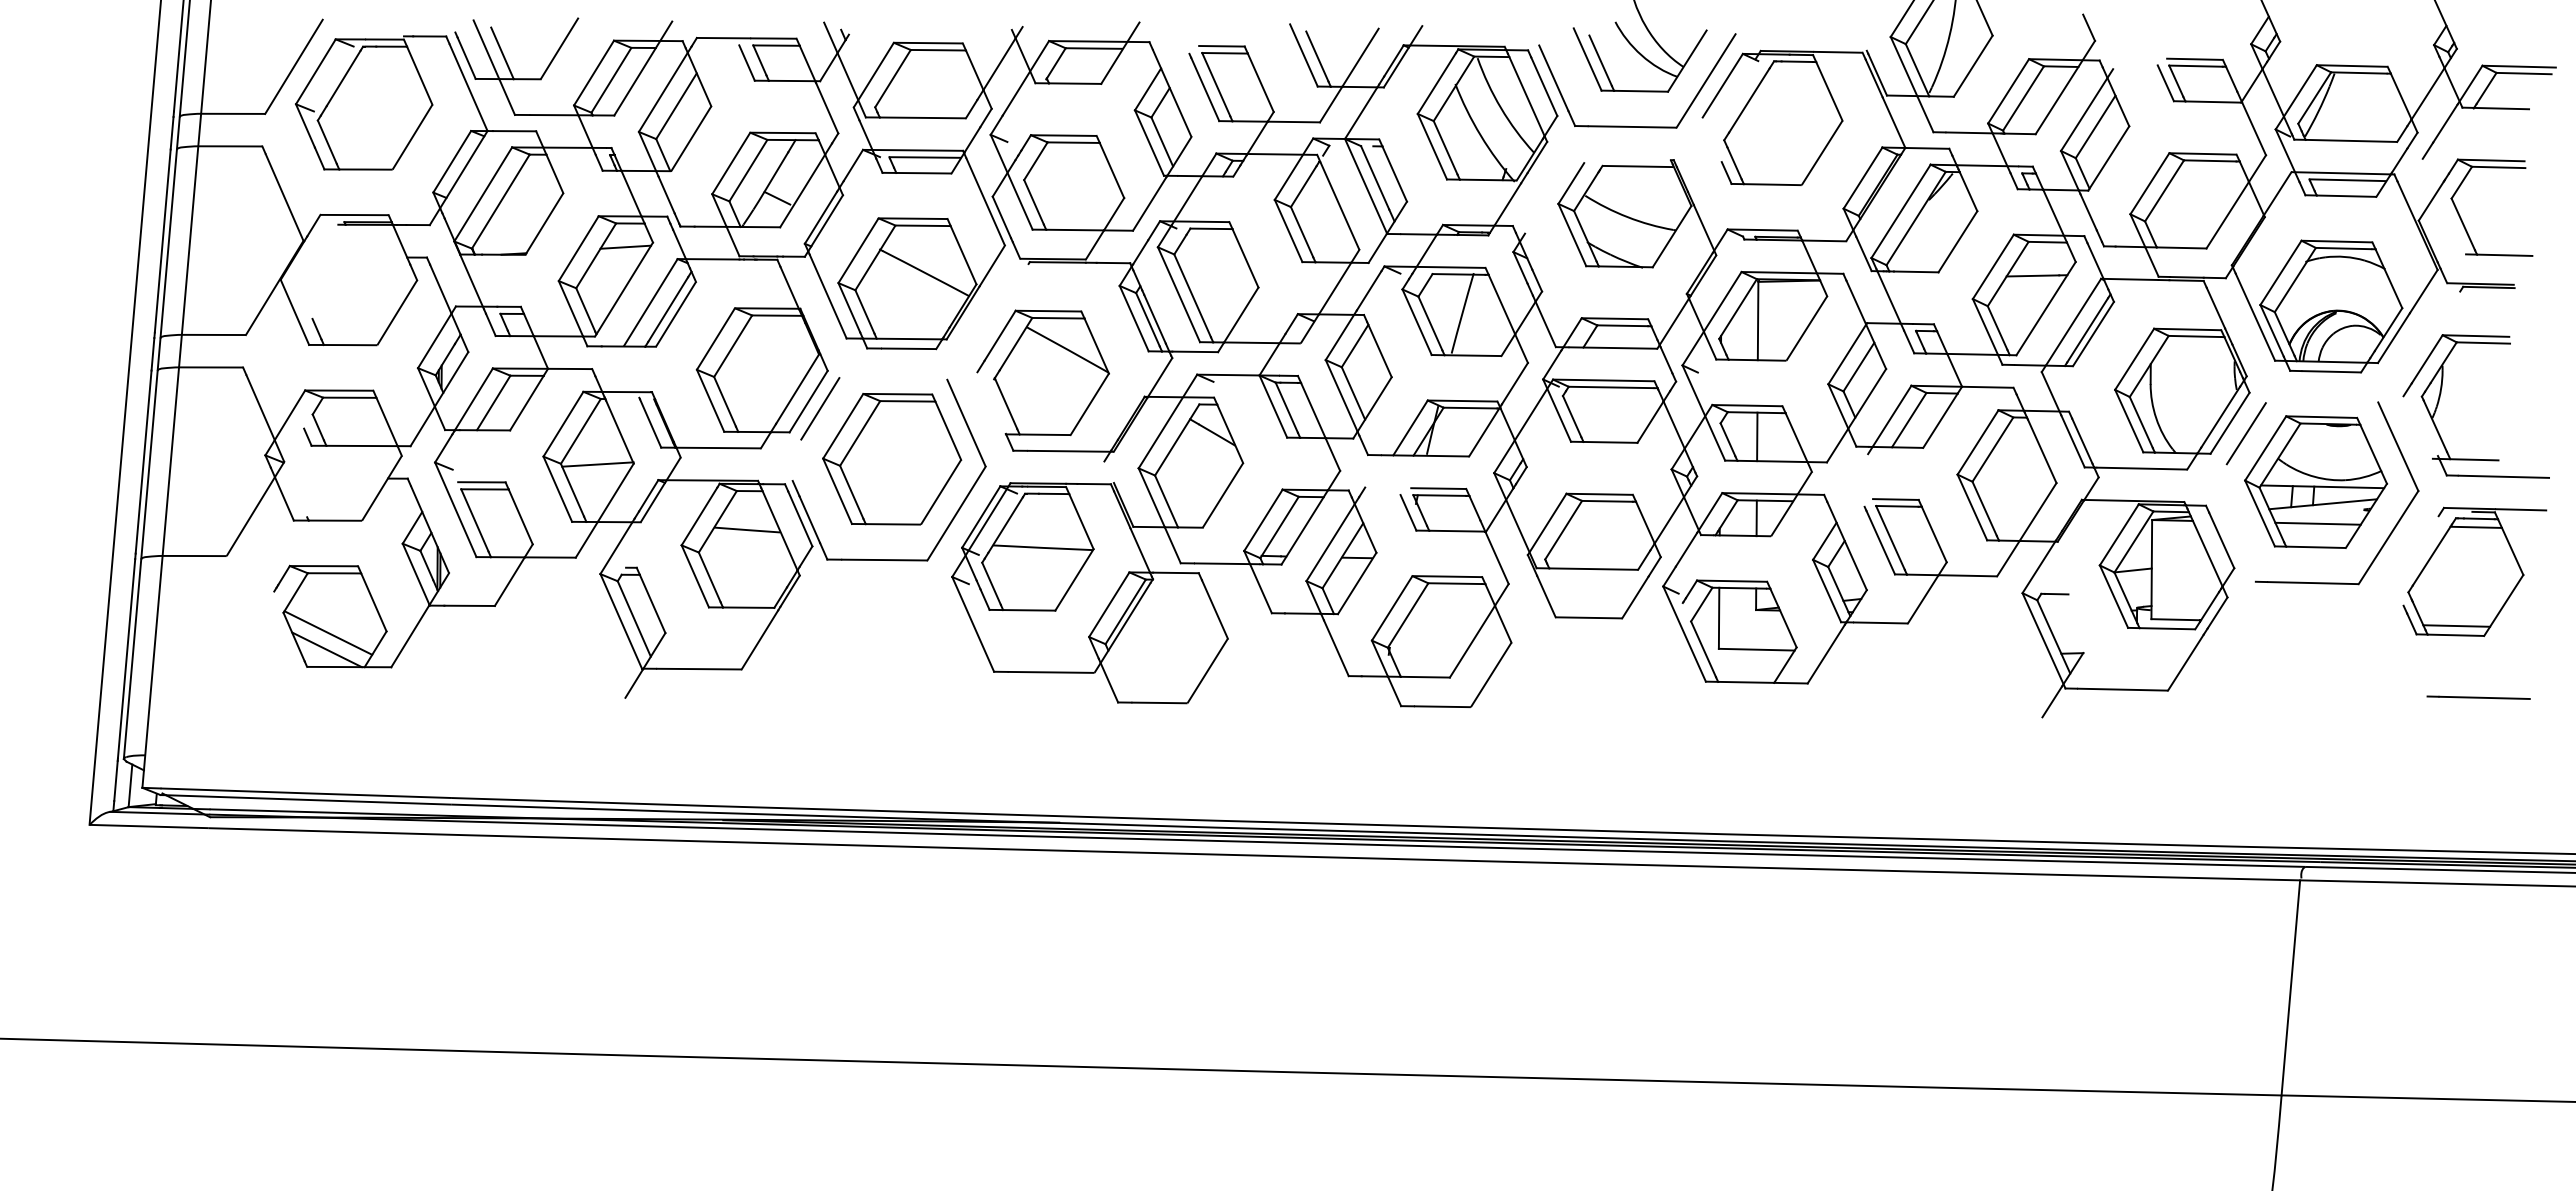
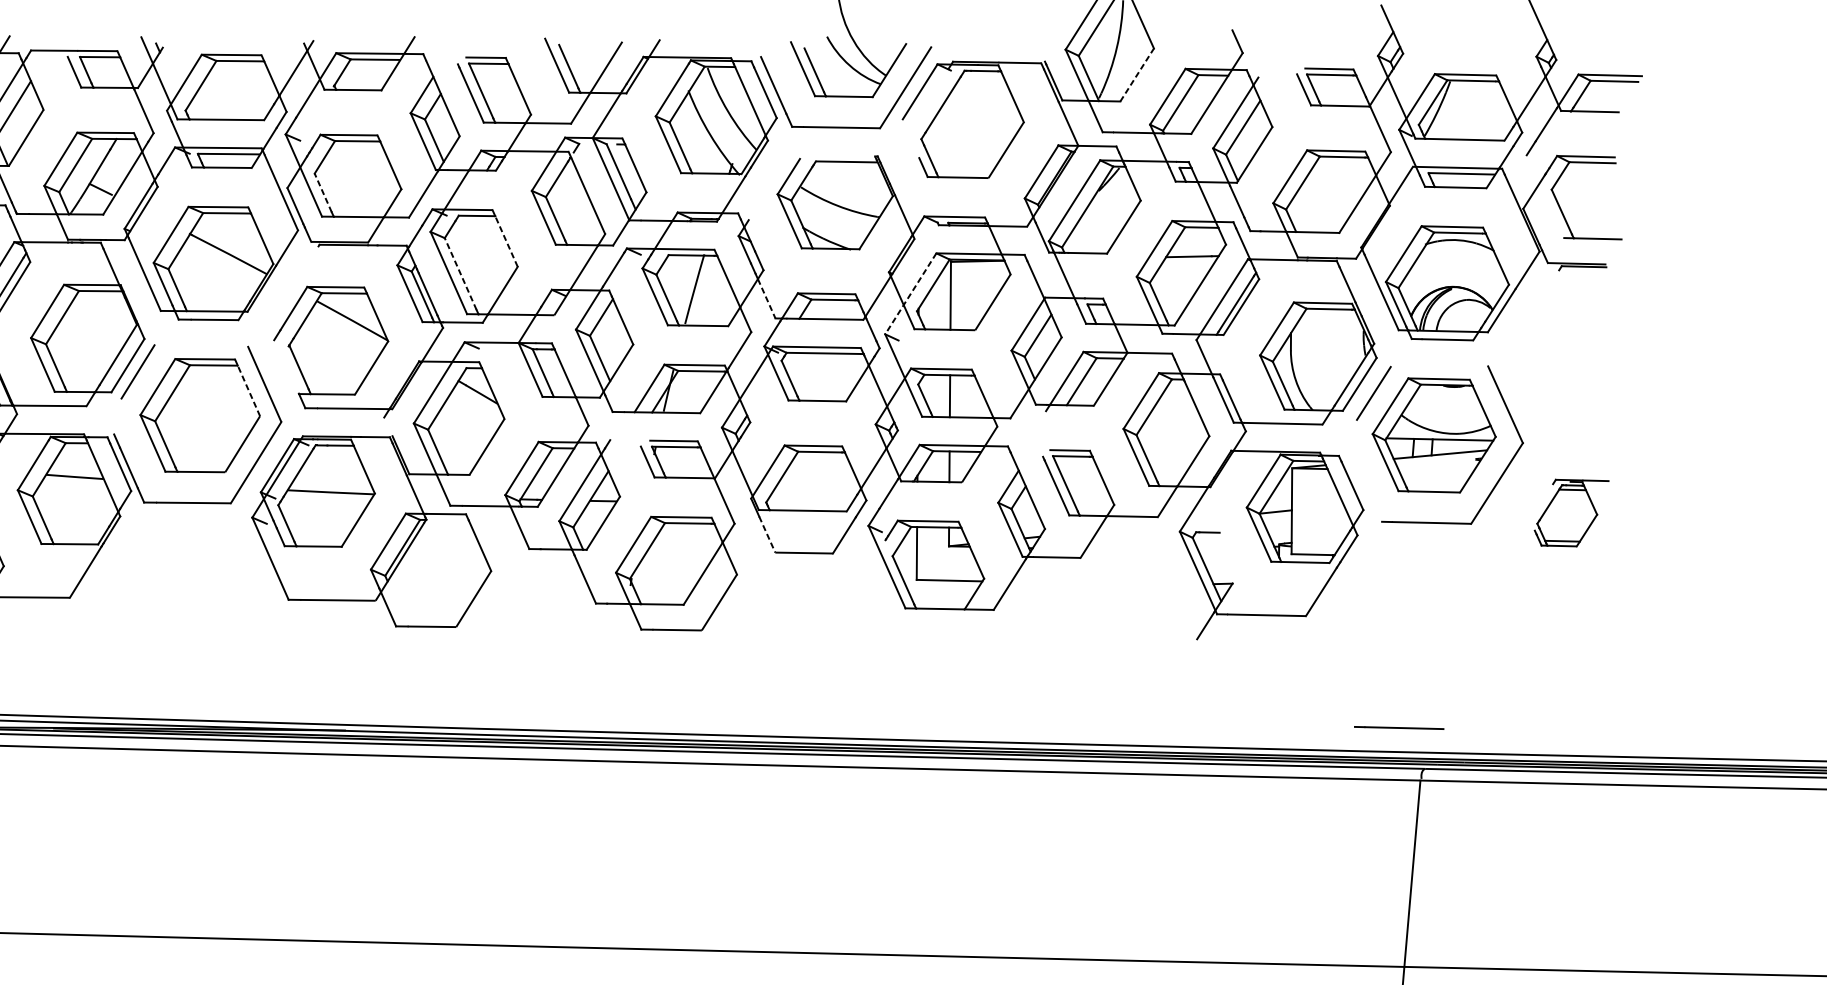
line: (1973, 65) -> (1137, 74), solid -> dashed
line: (1033, 201) -> (322, 192), solid -> dashed
line: (1245, 258) -> (506, 241), solid -> dashed
line: (1192, 295) -> (460, 273), solid -> dashed
line: (1711, 319) -> (910, 294), solid -> dashed
line: (1545, 324) -> (766, 298), solid -> dashed
part: (2440, 397) -> (1542, 362), removed
line: (948, 430) -> (249, 390), solid -> dashed
line: (2317, 523) -> (1435, 471), removed
part: (2474, 571) -> (1571, 512), size x0.6
line: (1546, 596) -> (767, 534), solid -> dashed
line: (2478, 697) -> (1399, 727), moved

